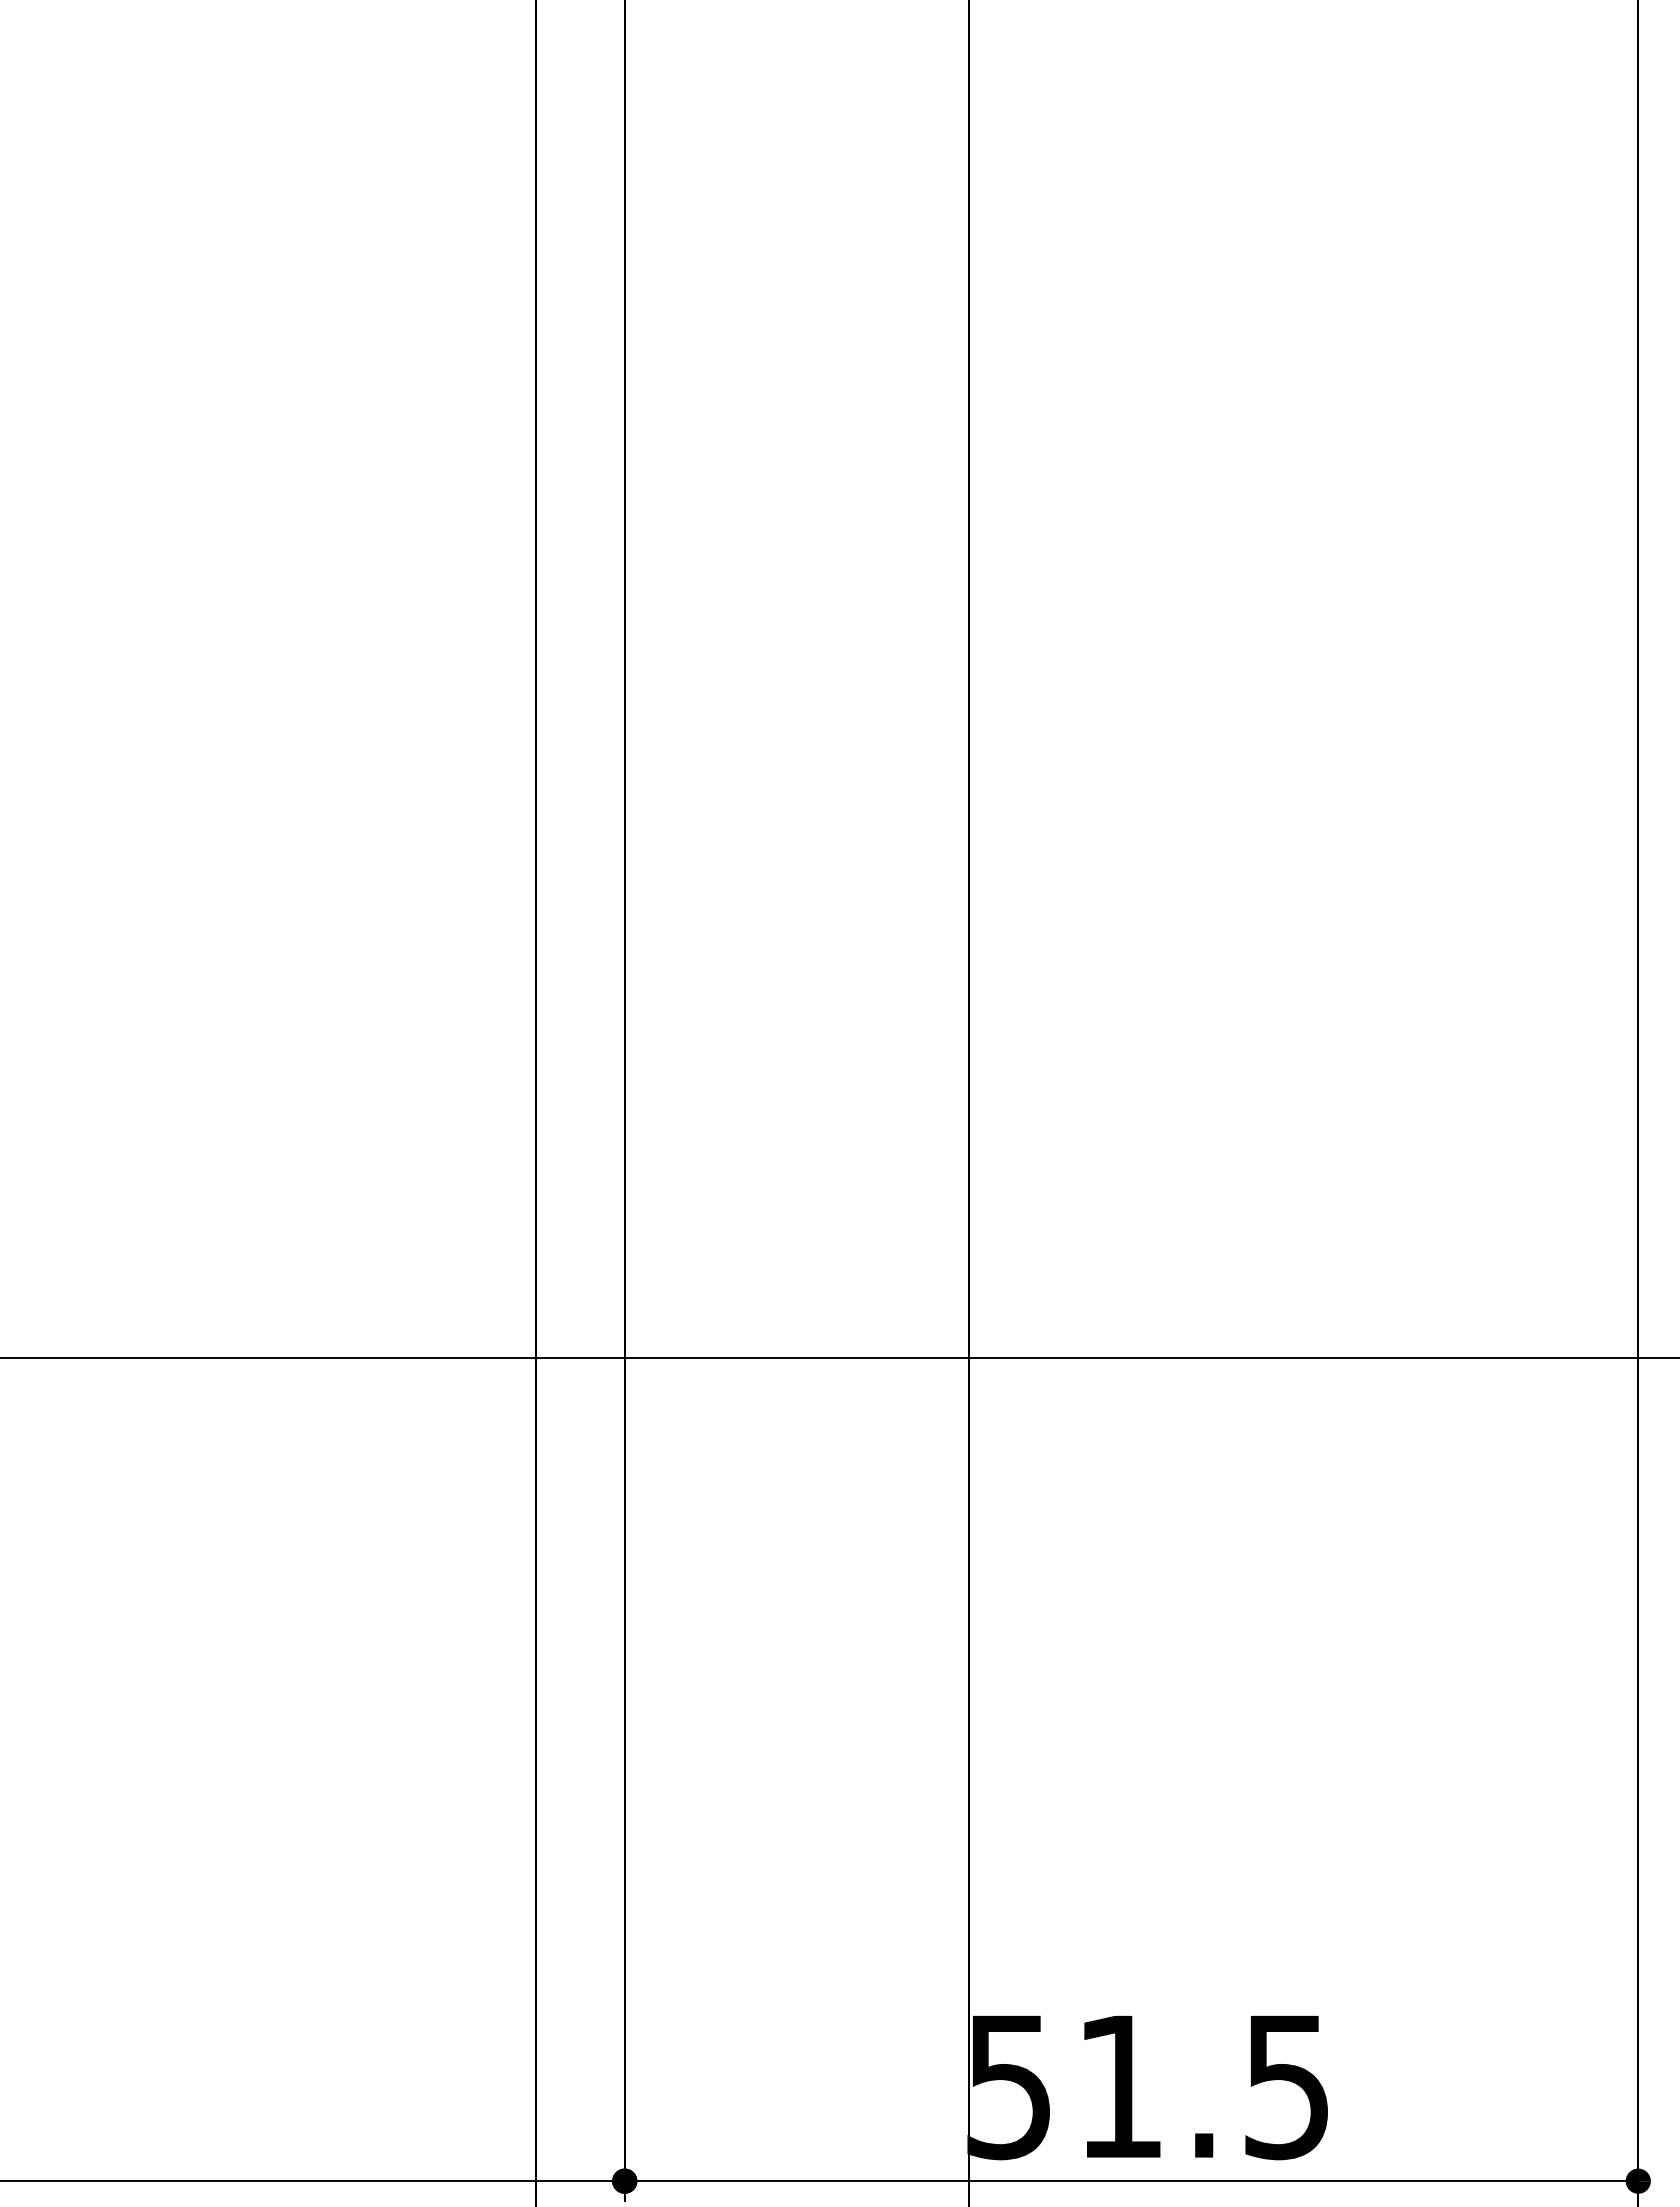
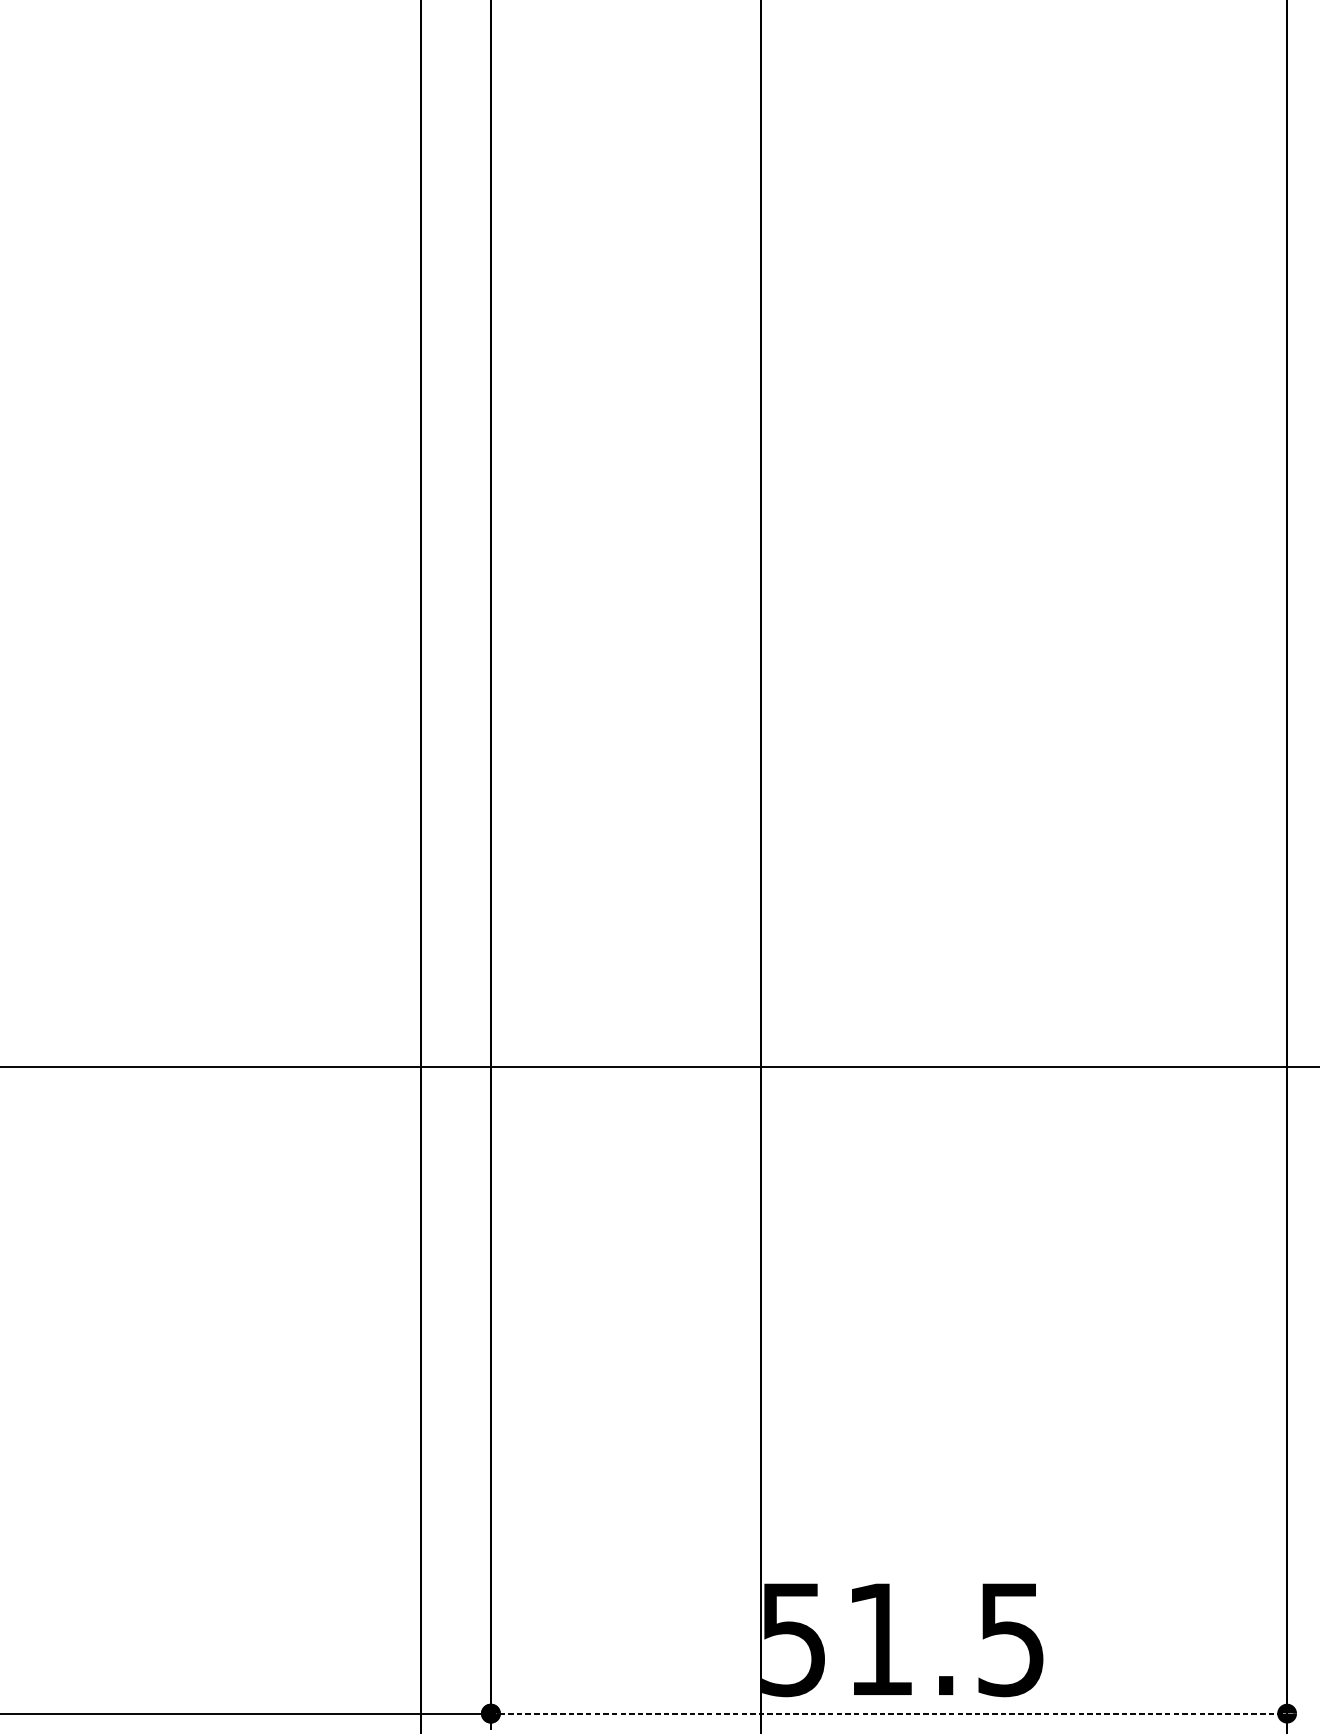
line: (1131, 2181) -> (889, 1713), solid -> dashed

